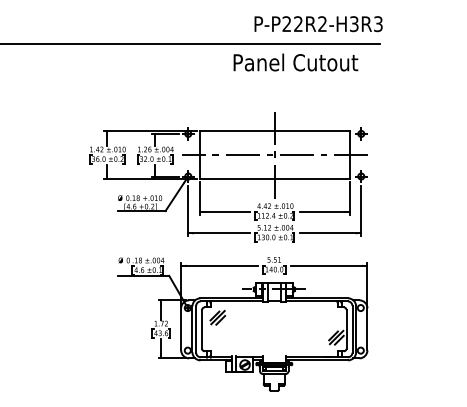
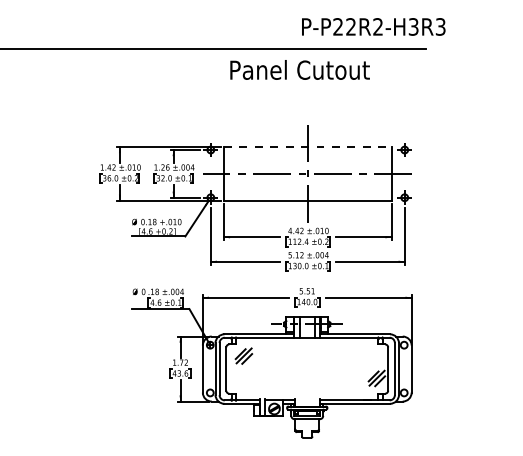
text: (318, 24) -> (373, 27), moved
text: (295, 62) -> (299, 69), moved
line: (274, 131) -> (307, 147), solid -> dashed

